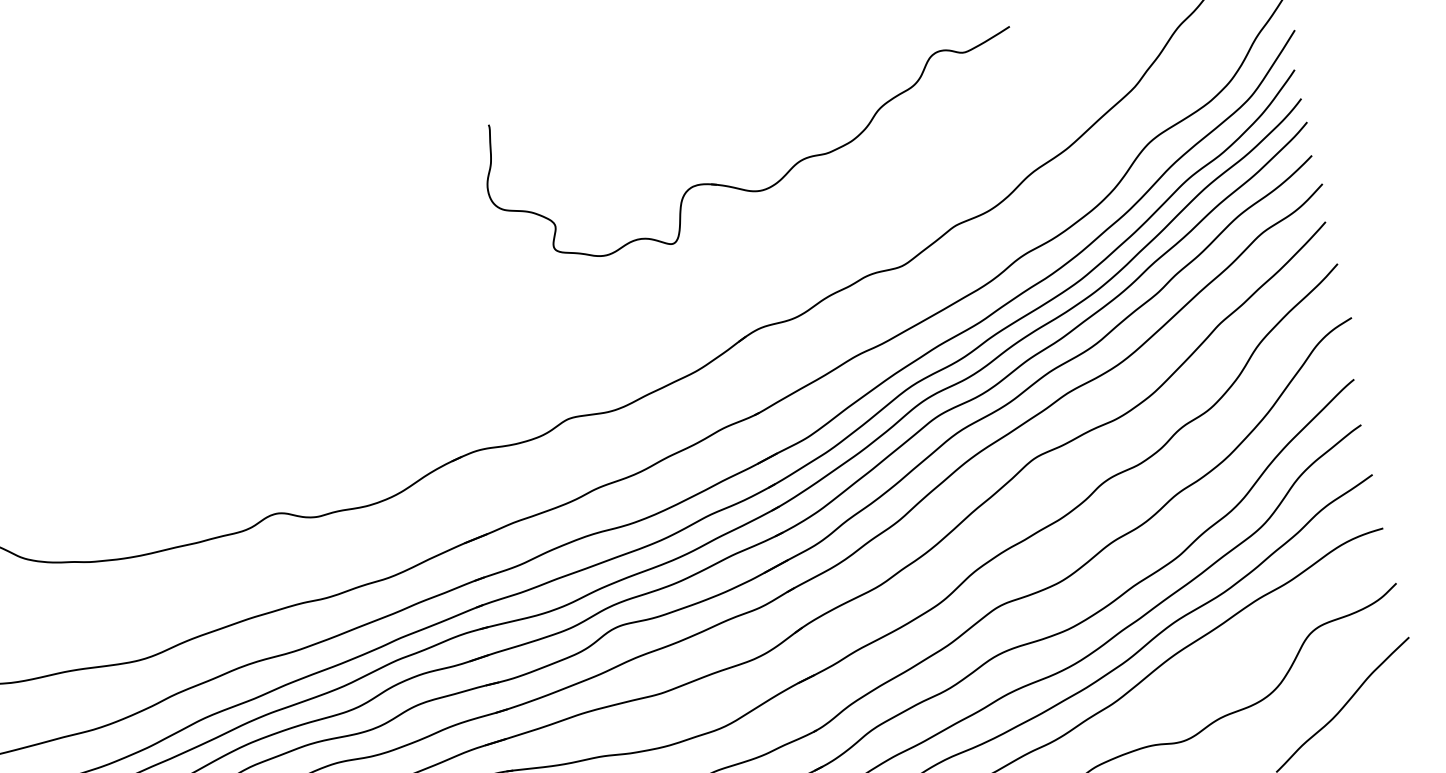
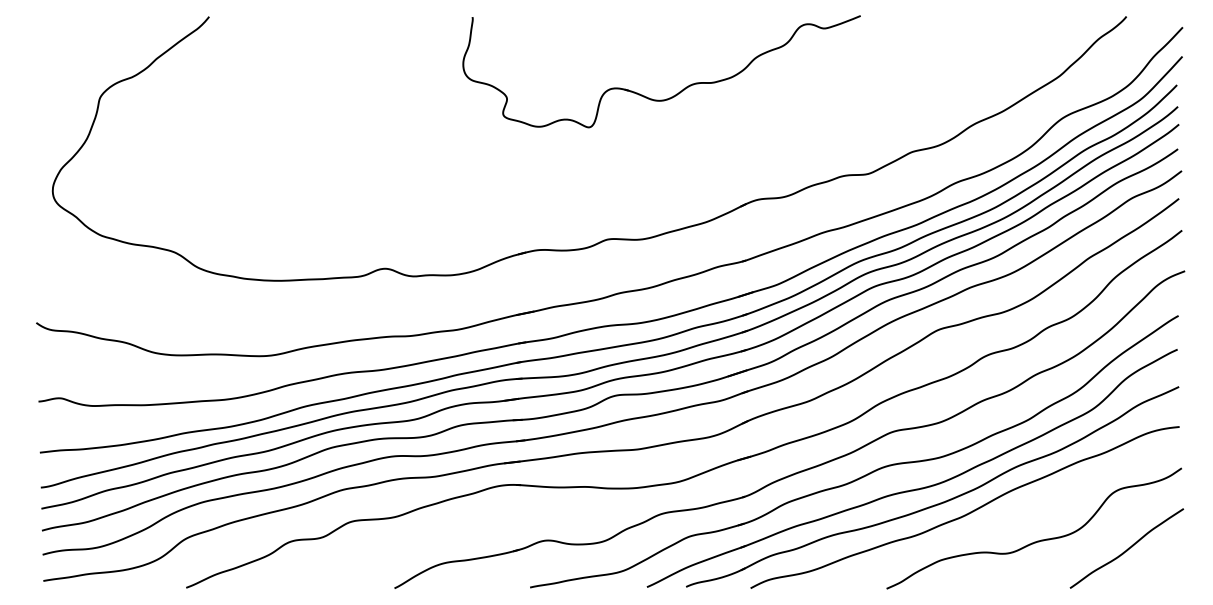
part: (781, 176) -> (676, 93), moved

